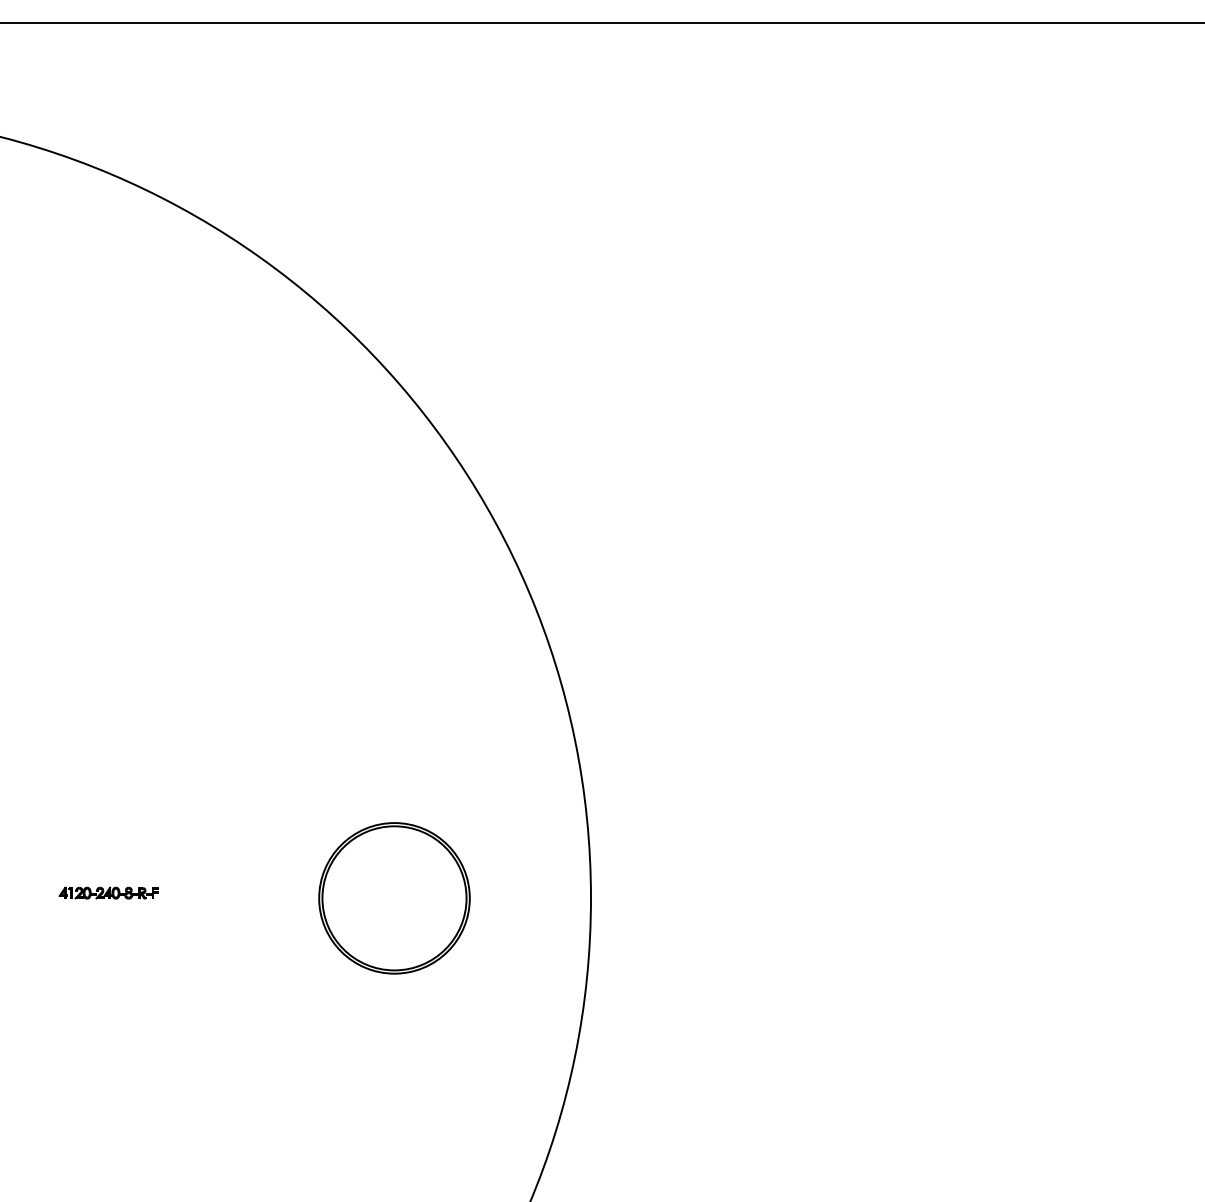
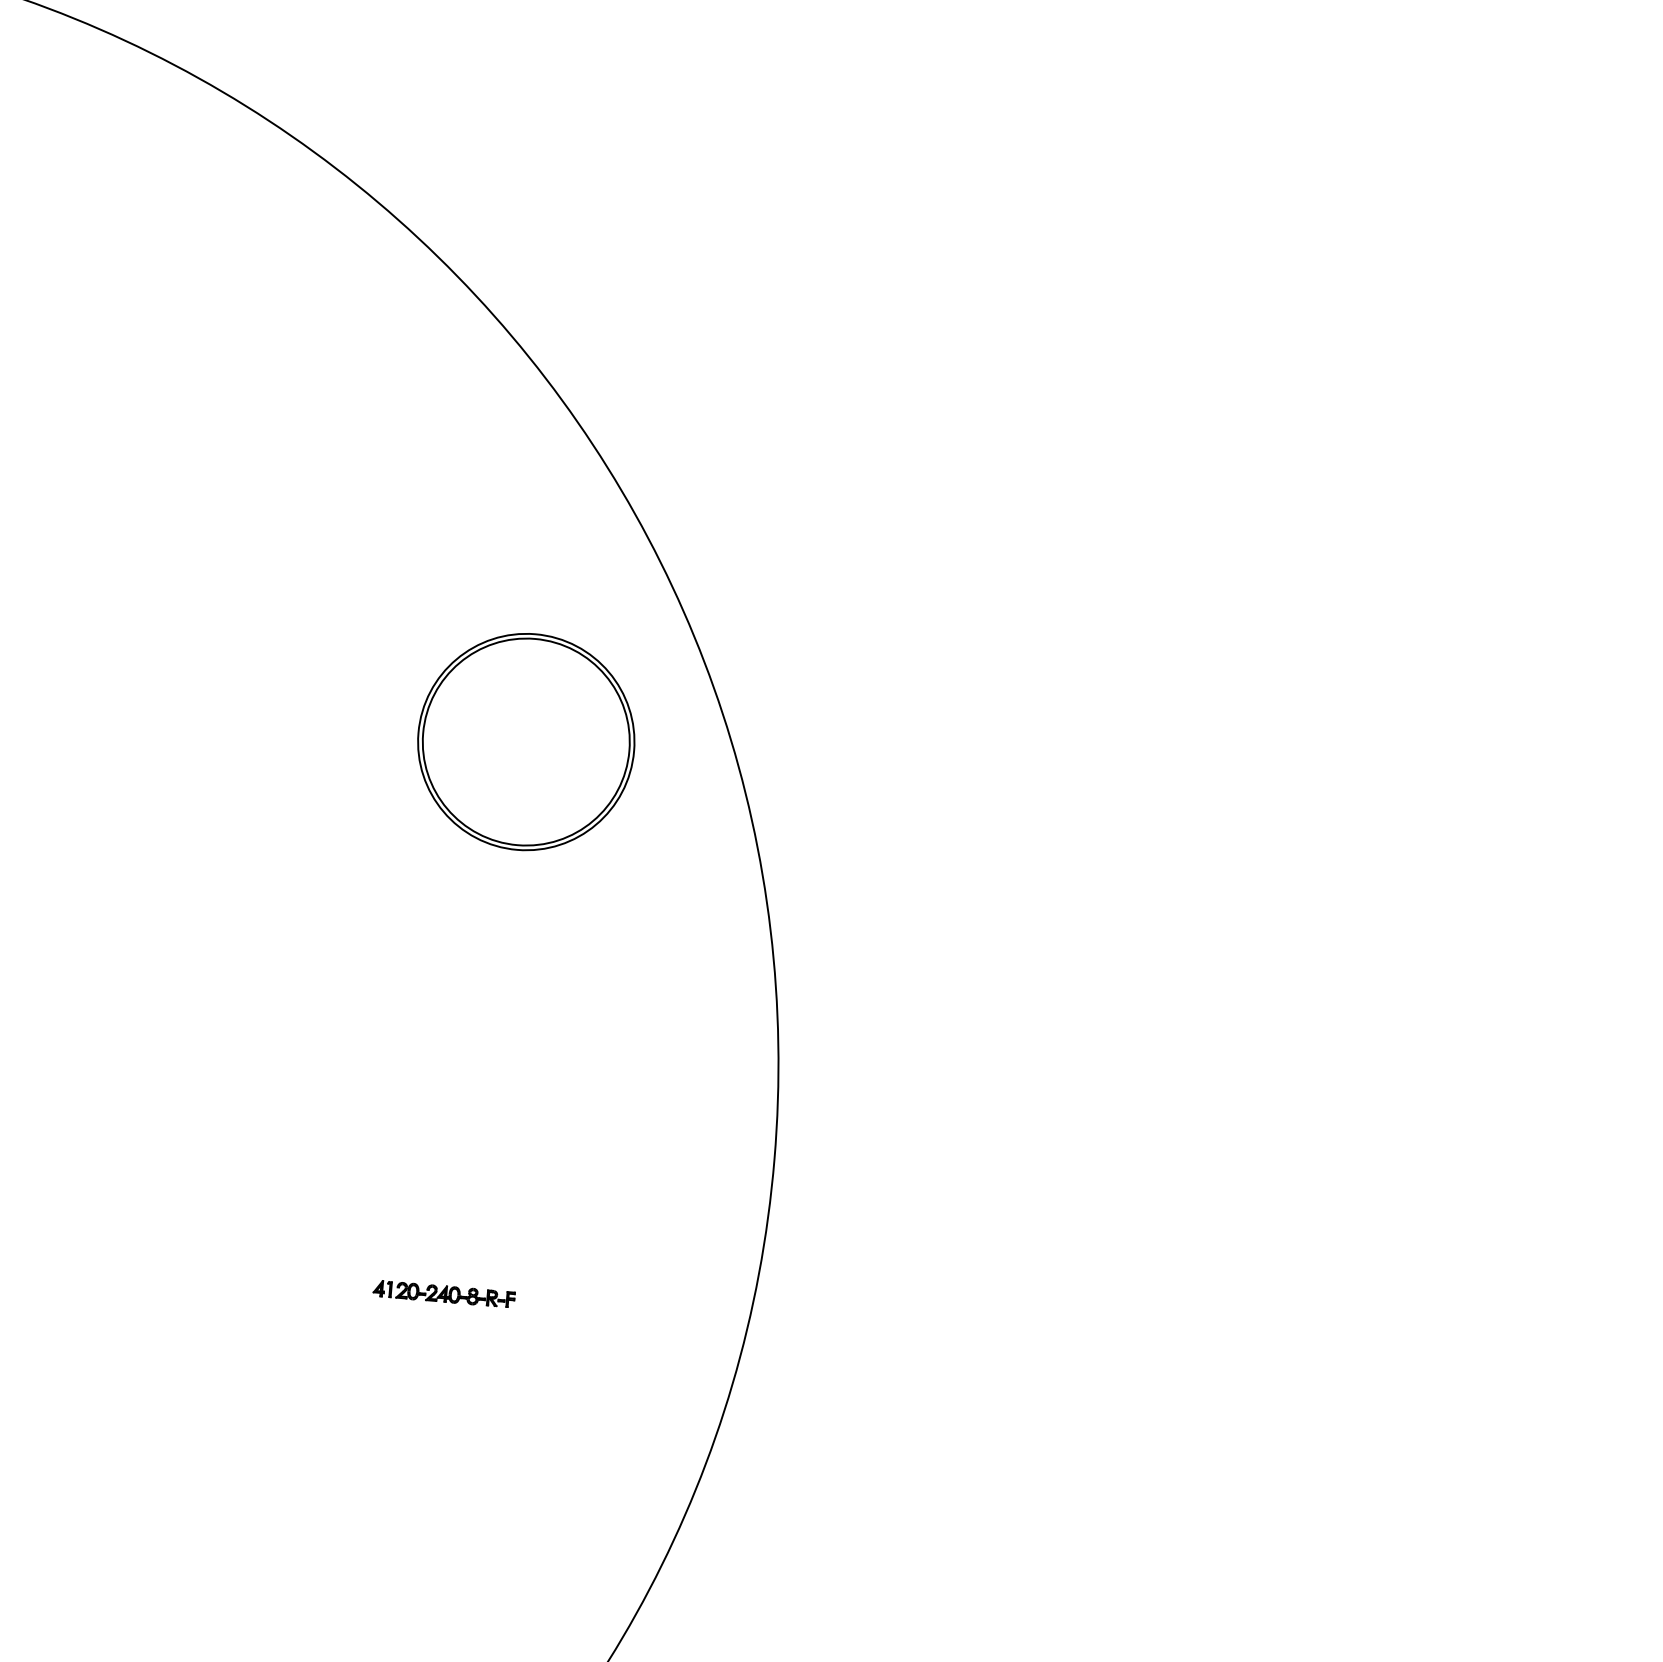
part: (108, 892) -> (443, 1293), moved
part: (394, 898) -> (526, 742), moved

